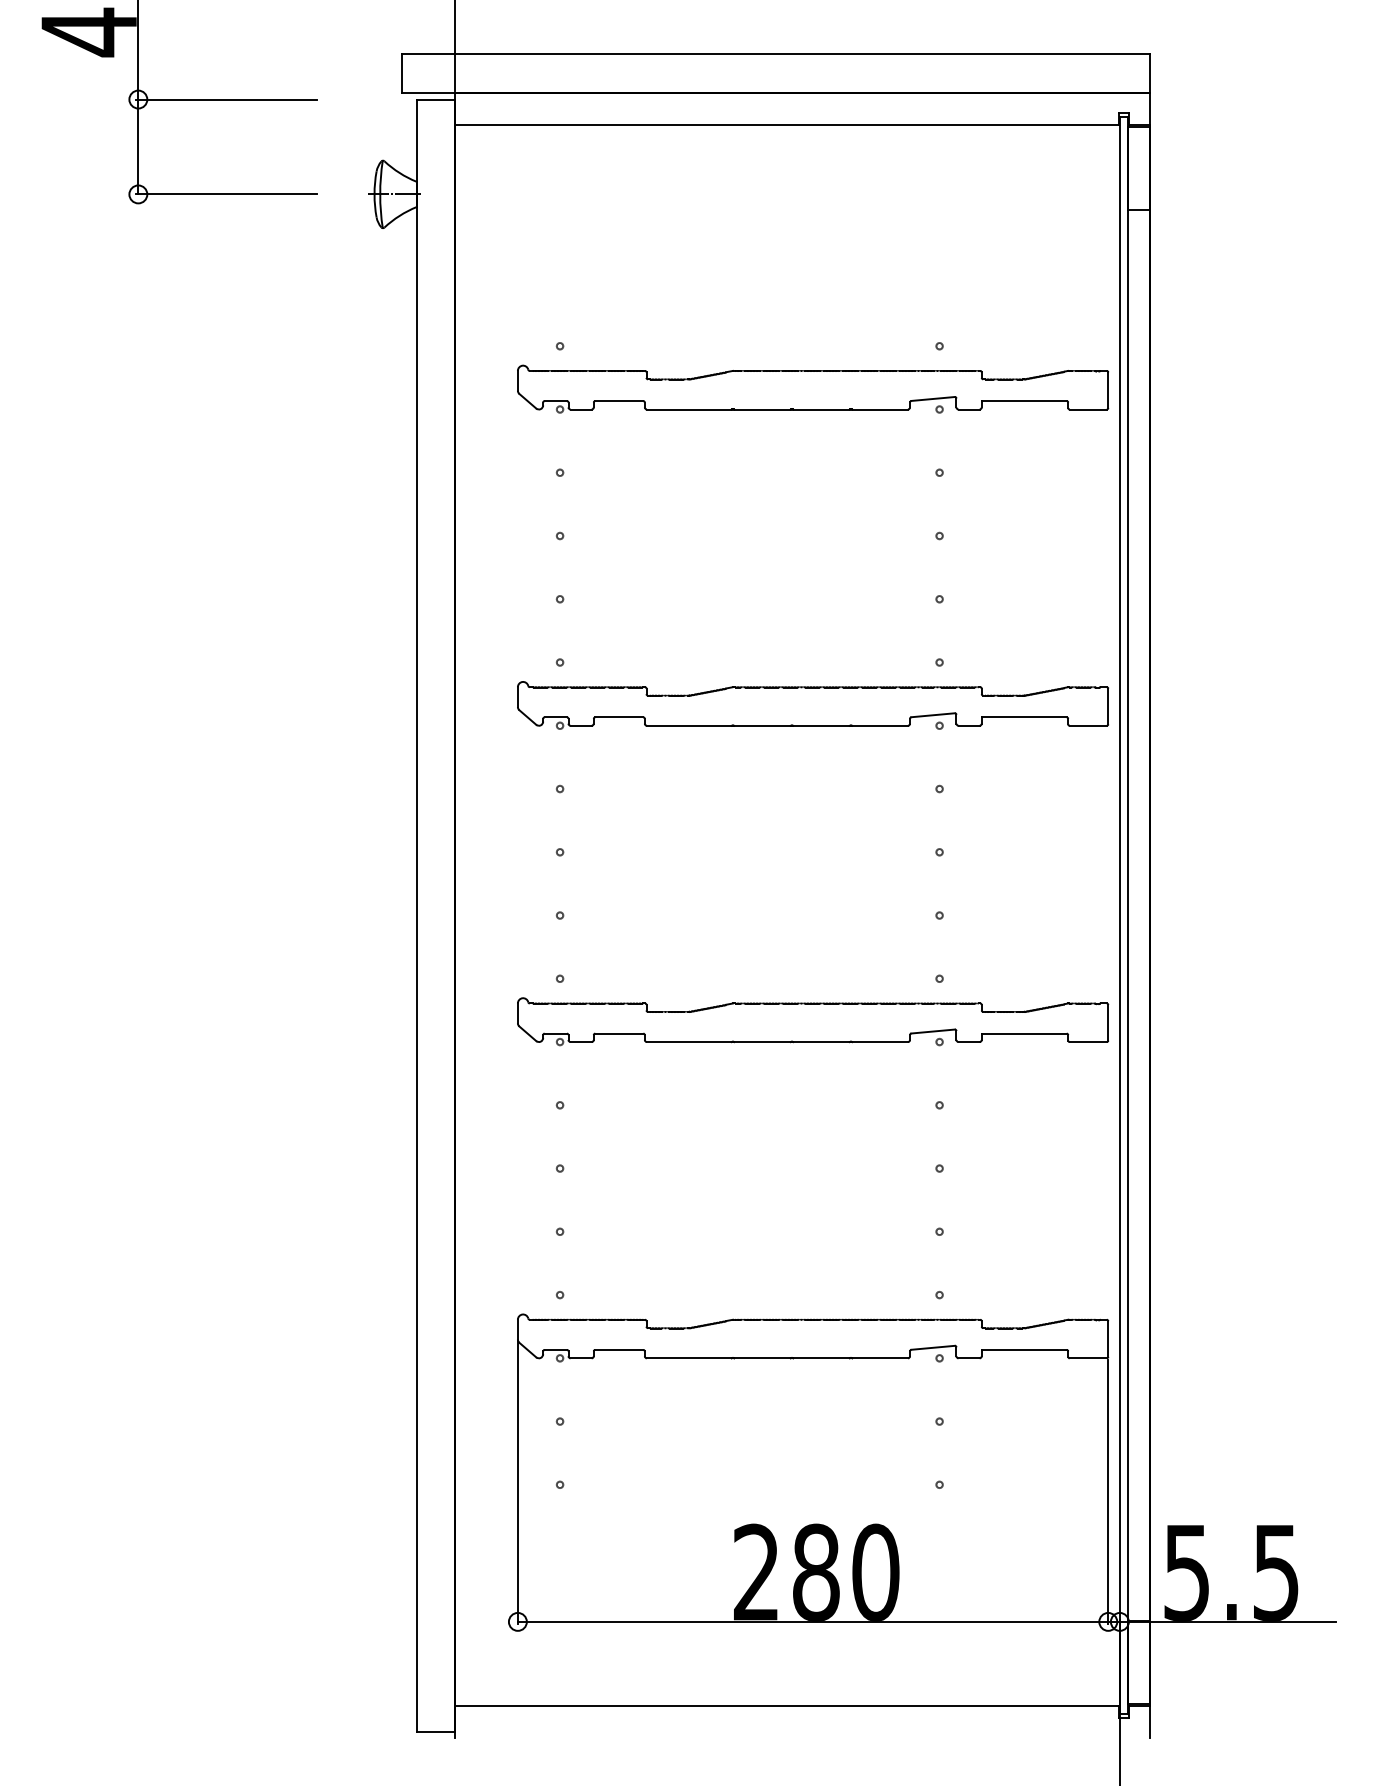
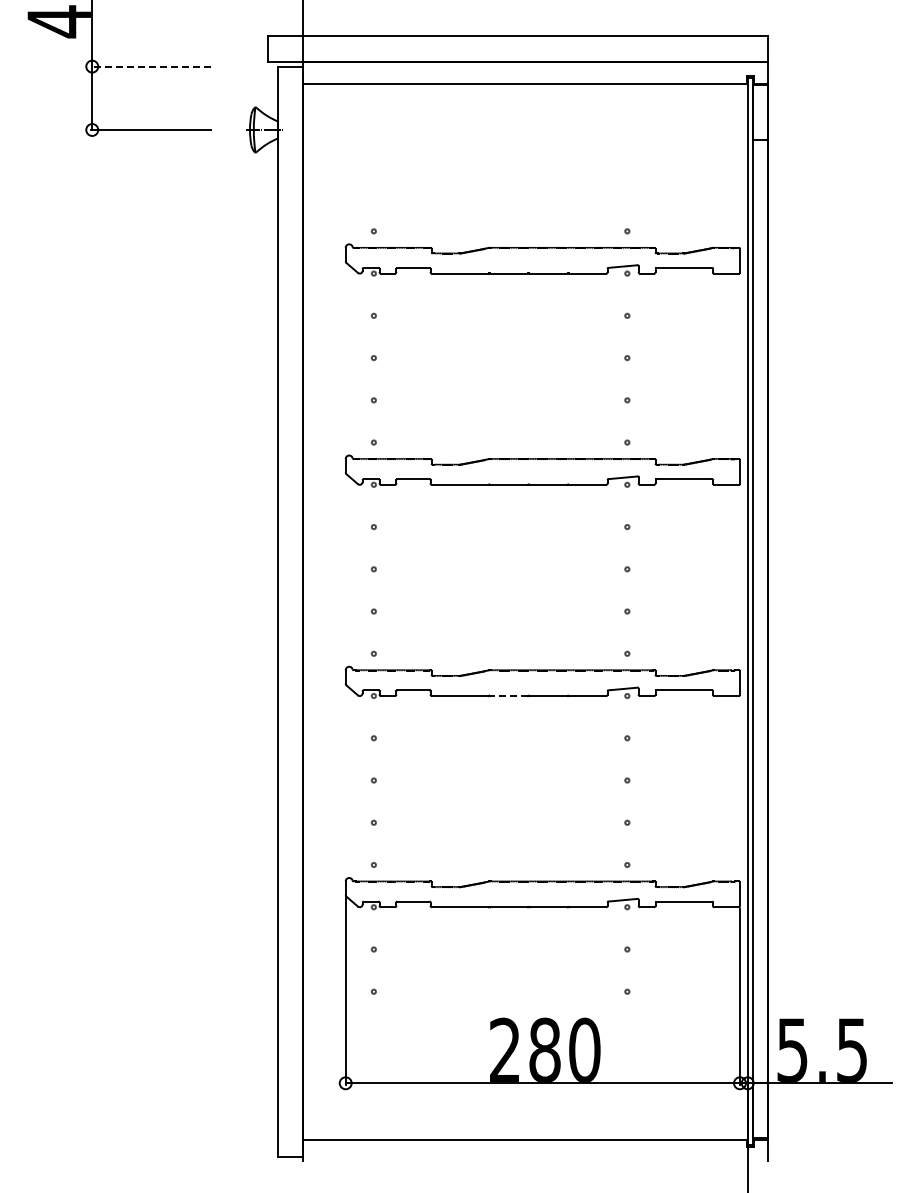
line: (225, 99) -> (150, 66), solid -> dashed
line: (763, 1042) -> (509, 696), solid -> dashed

